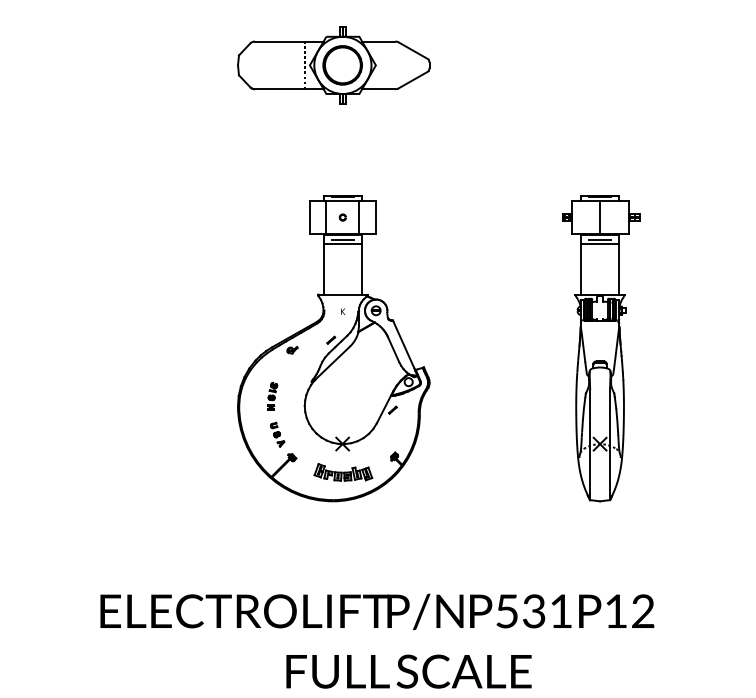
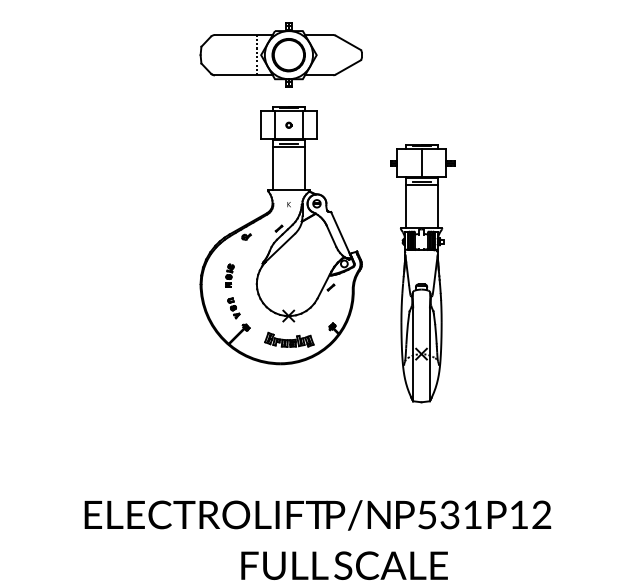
part: (332, 348) -> (280, 235), moved
part: (601, 348) -> (422, 273), moved

